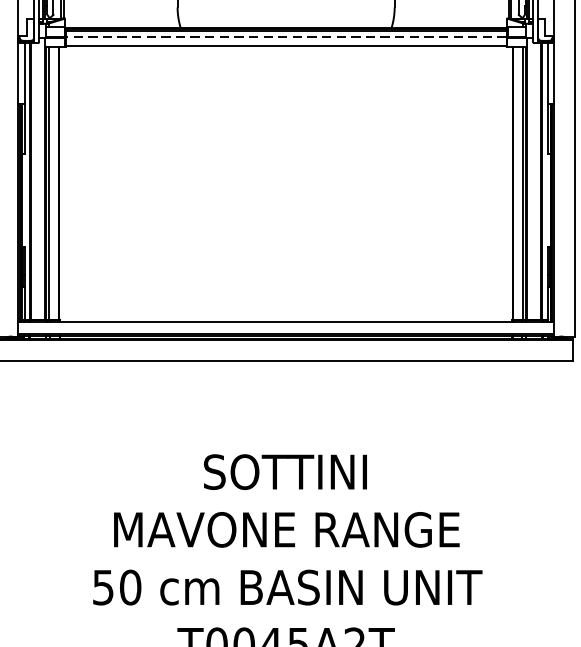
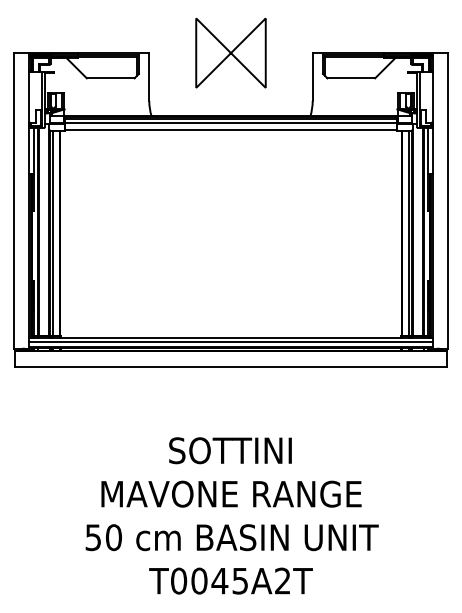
line: (285, 37) -> (230, 123), dashed -> solid
line: (285, 328) -> (230, 342), added

